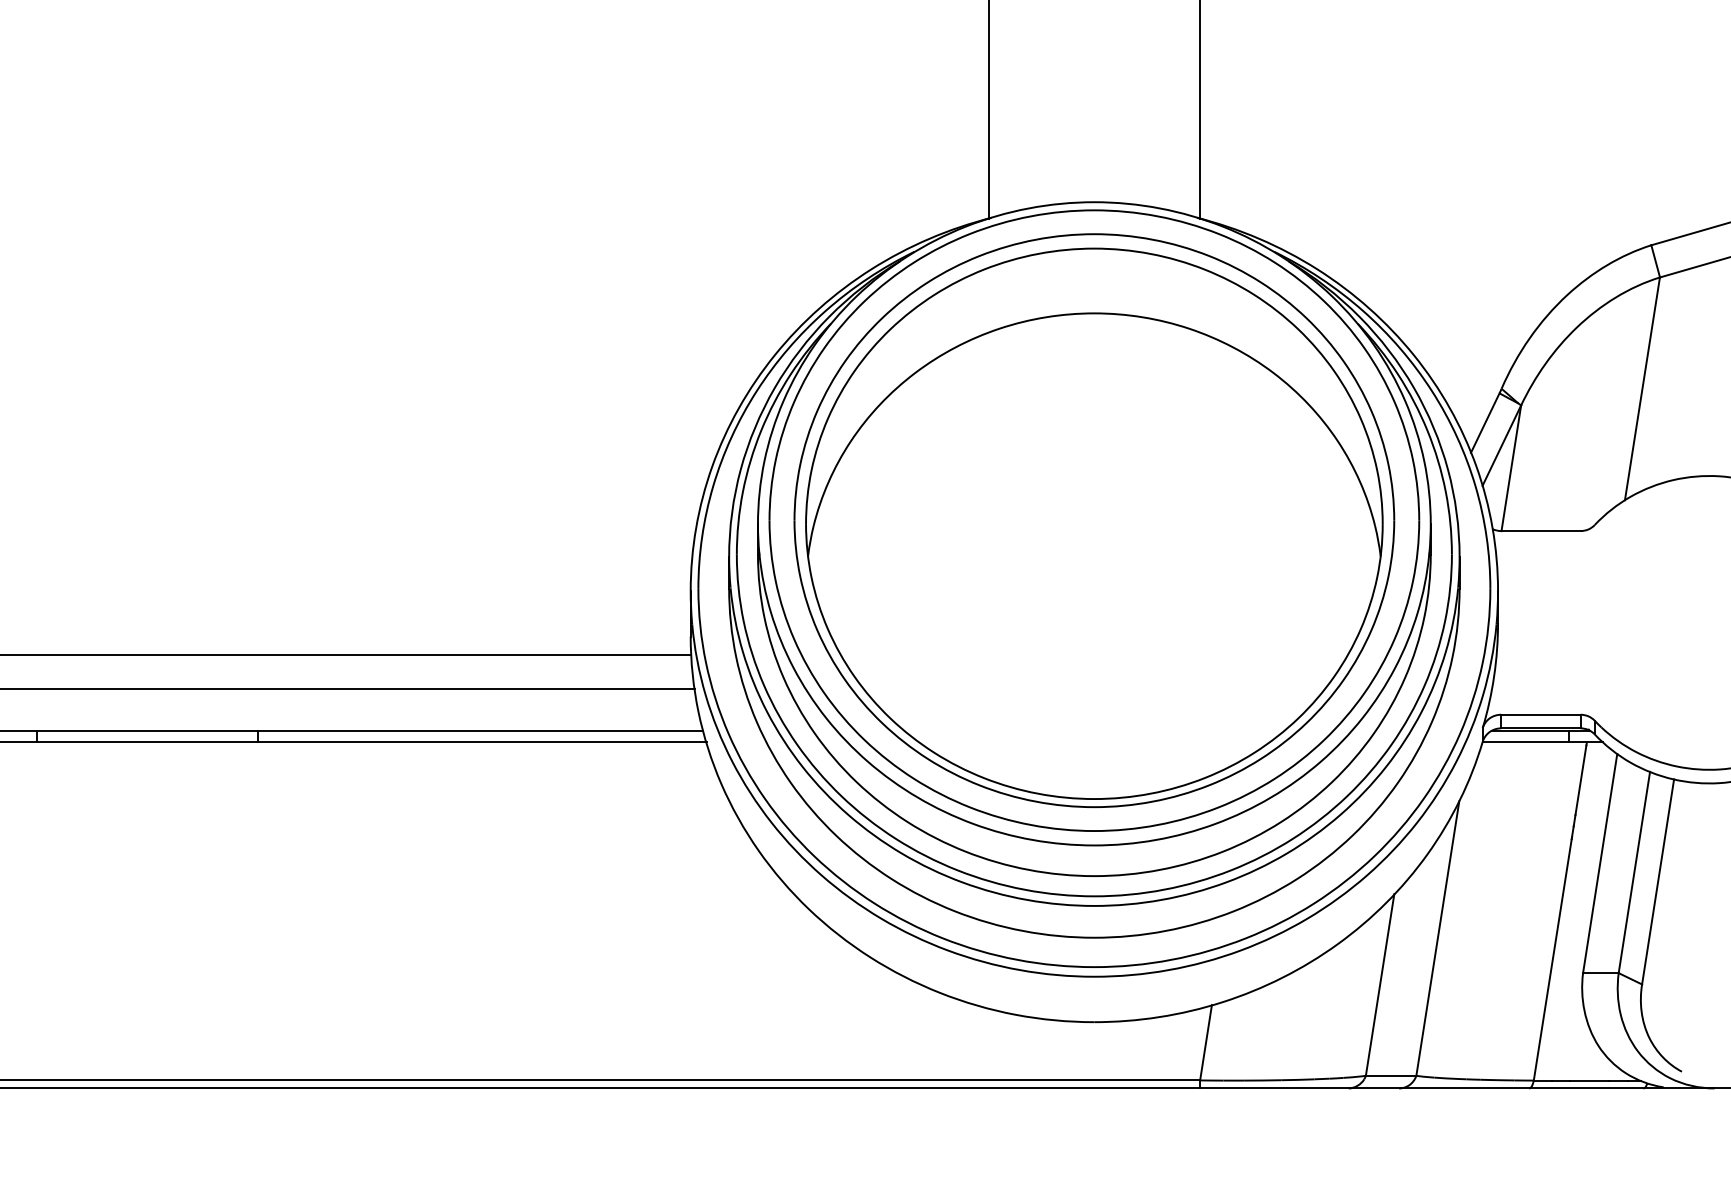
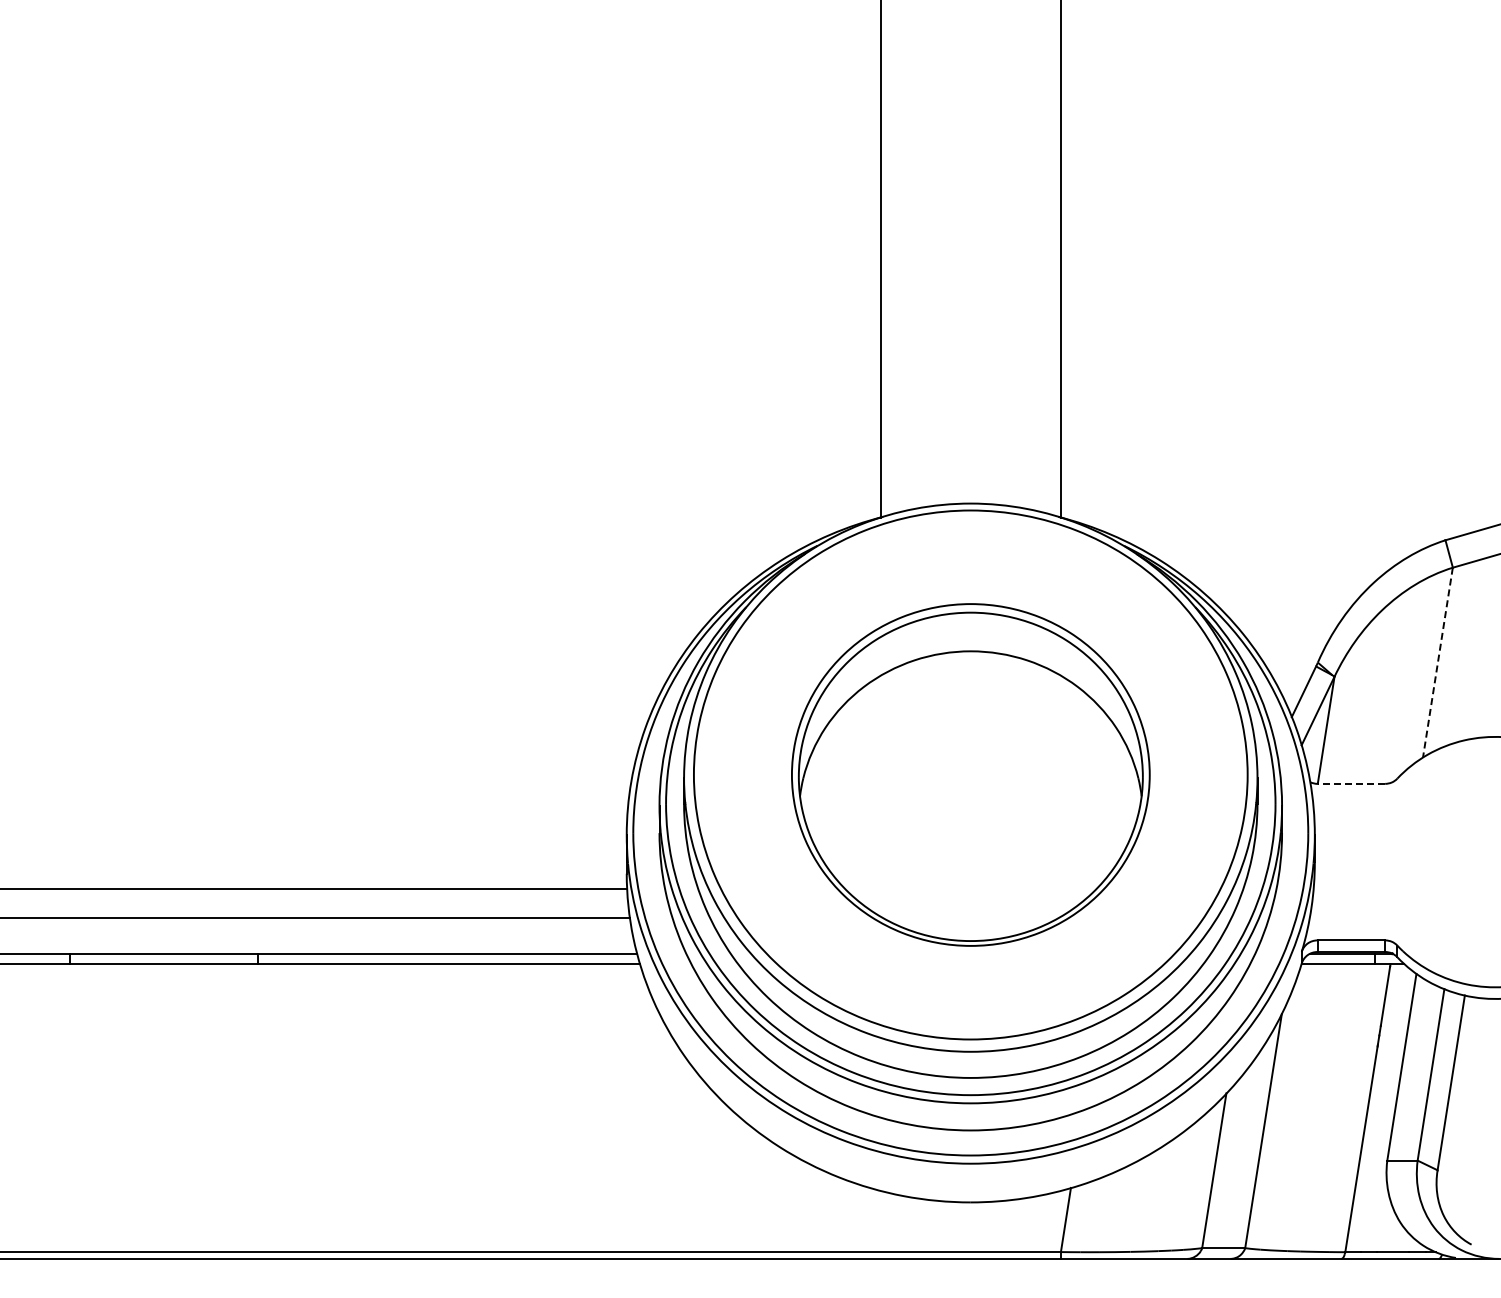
line: (1641, 389) -> (1437, 663), solid -> dashed
part: (1094, 520) -> (970, 774), size x0.7
line: (1541, 530) -> (1351, 783), solid -> dashed

